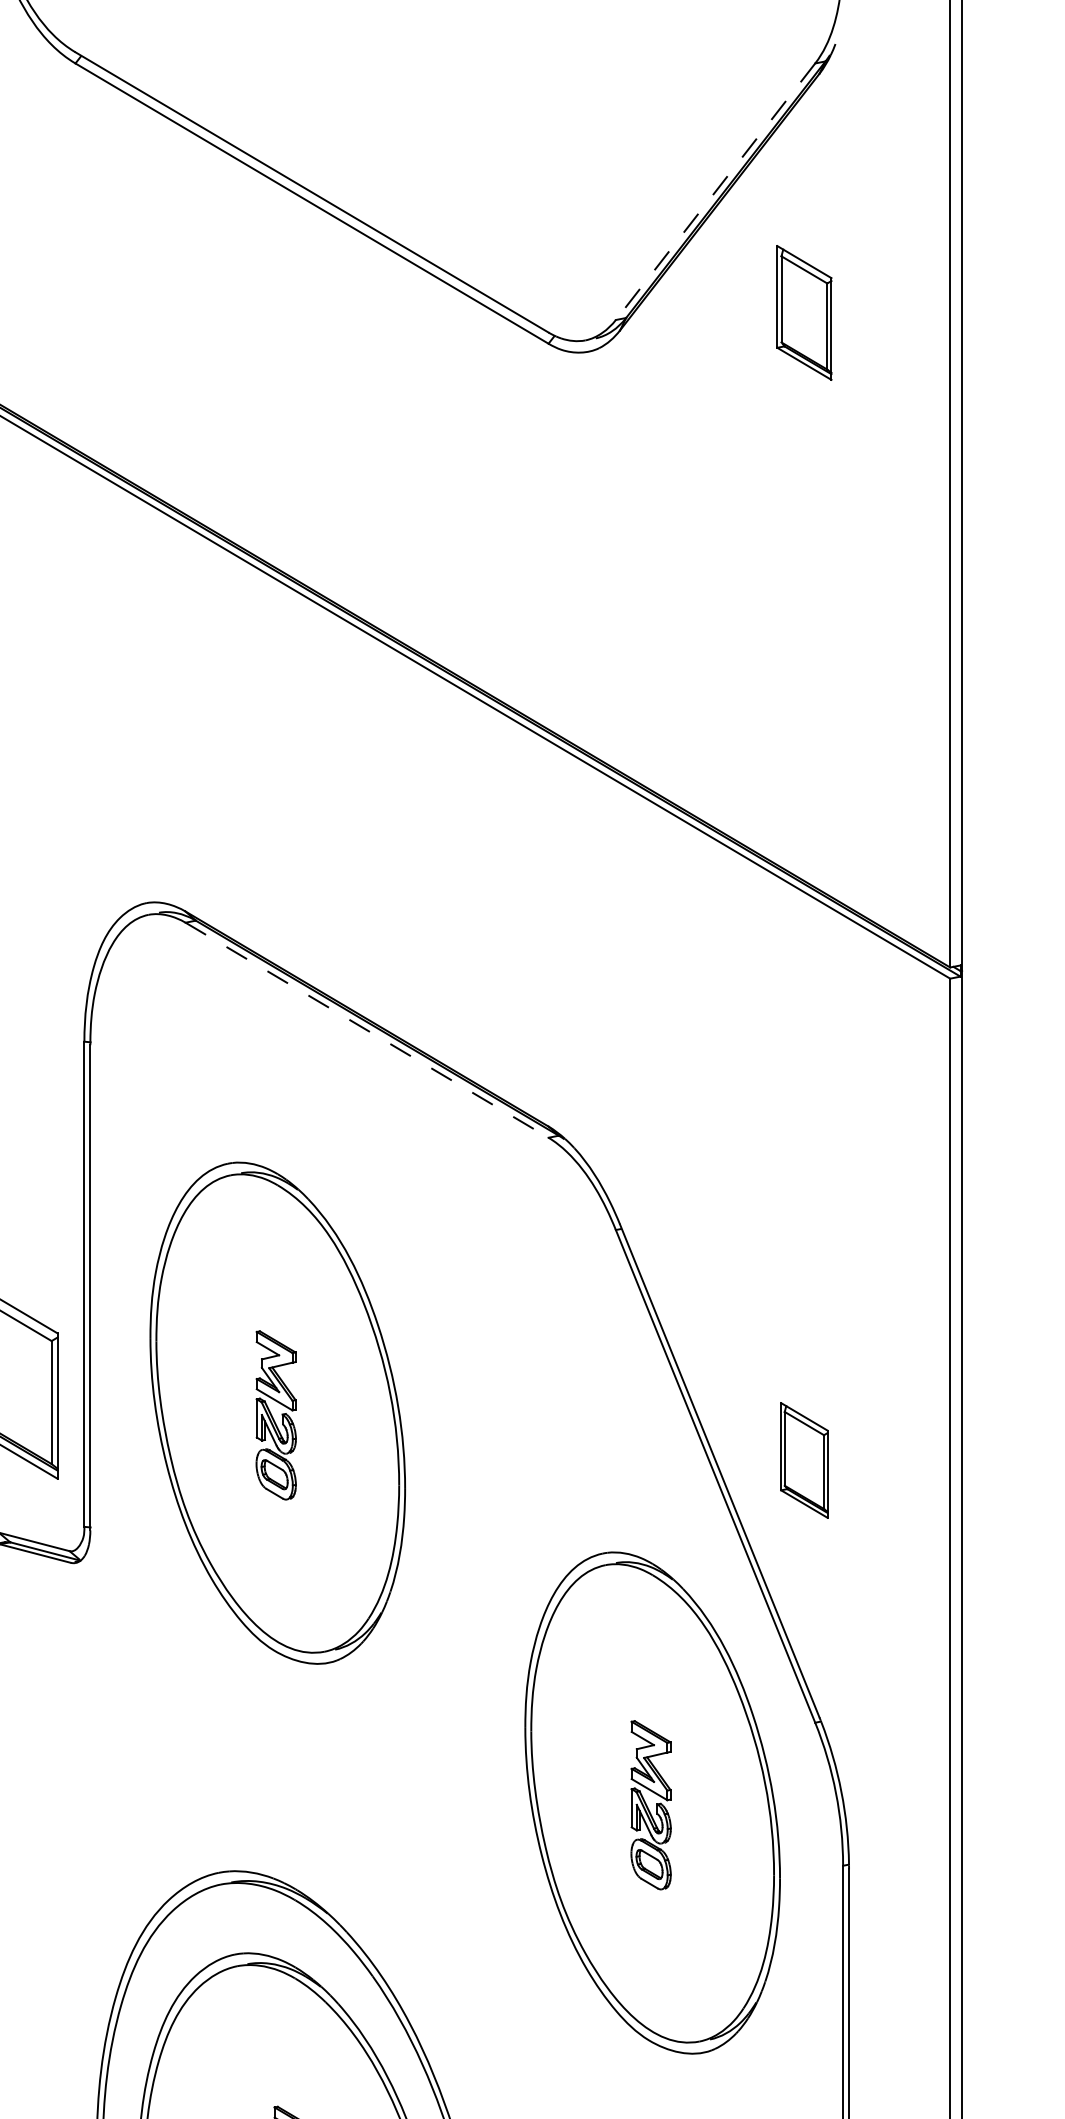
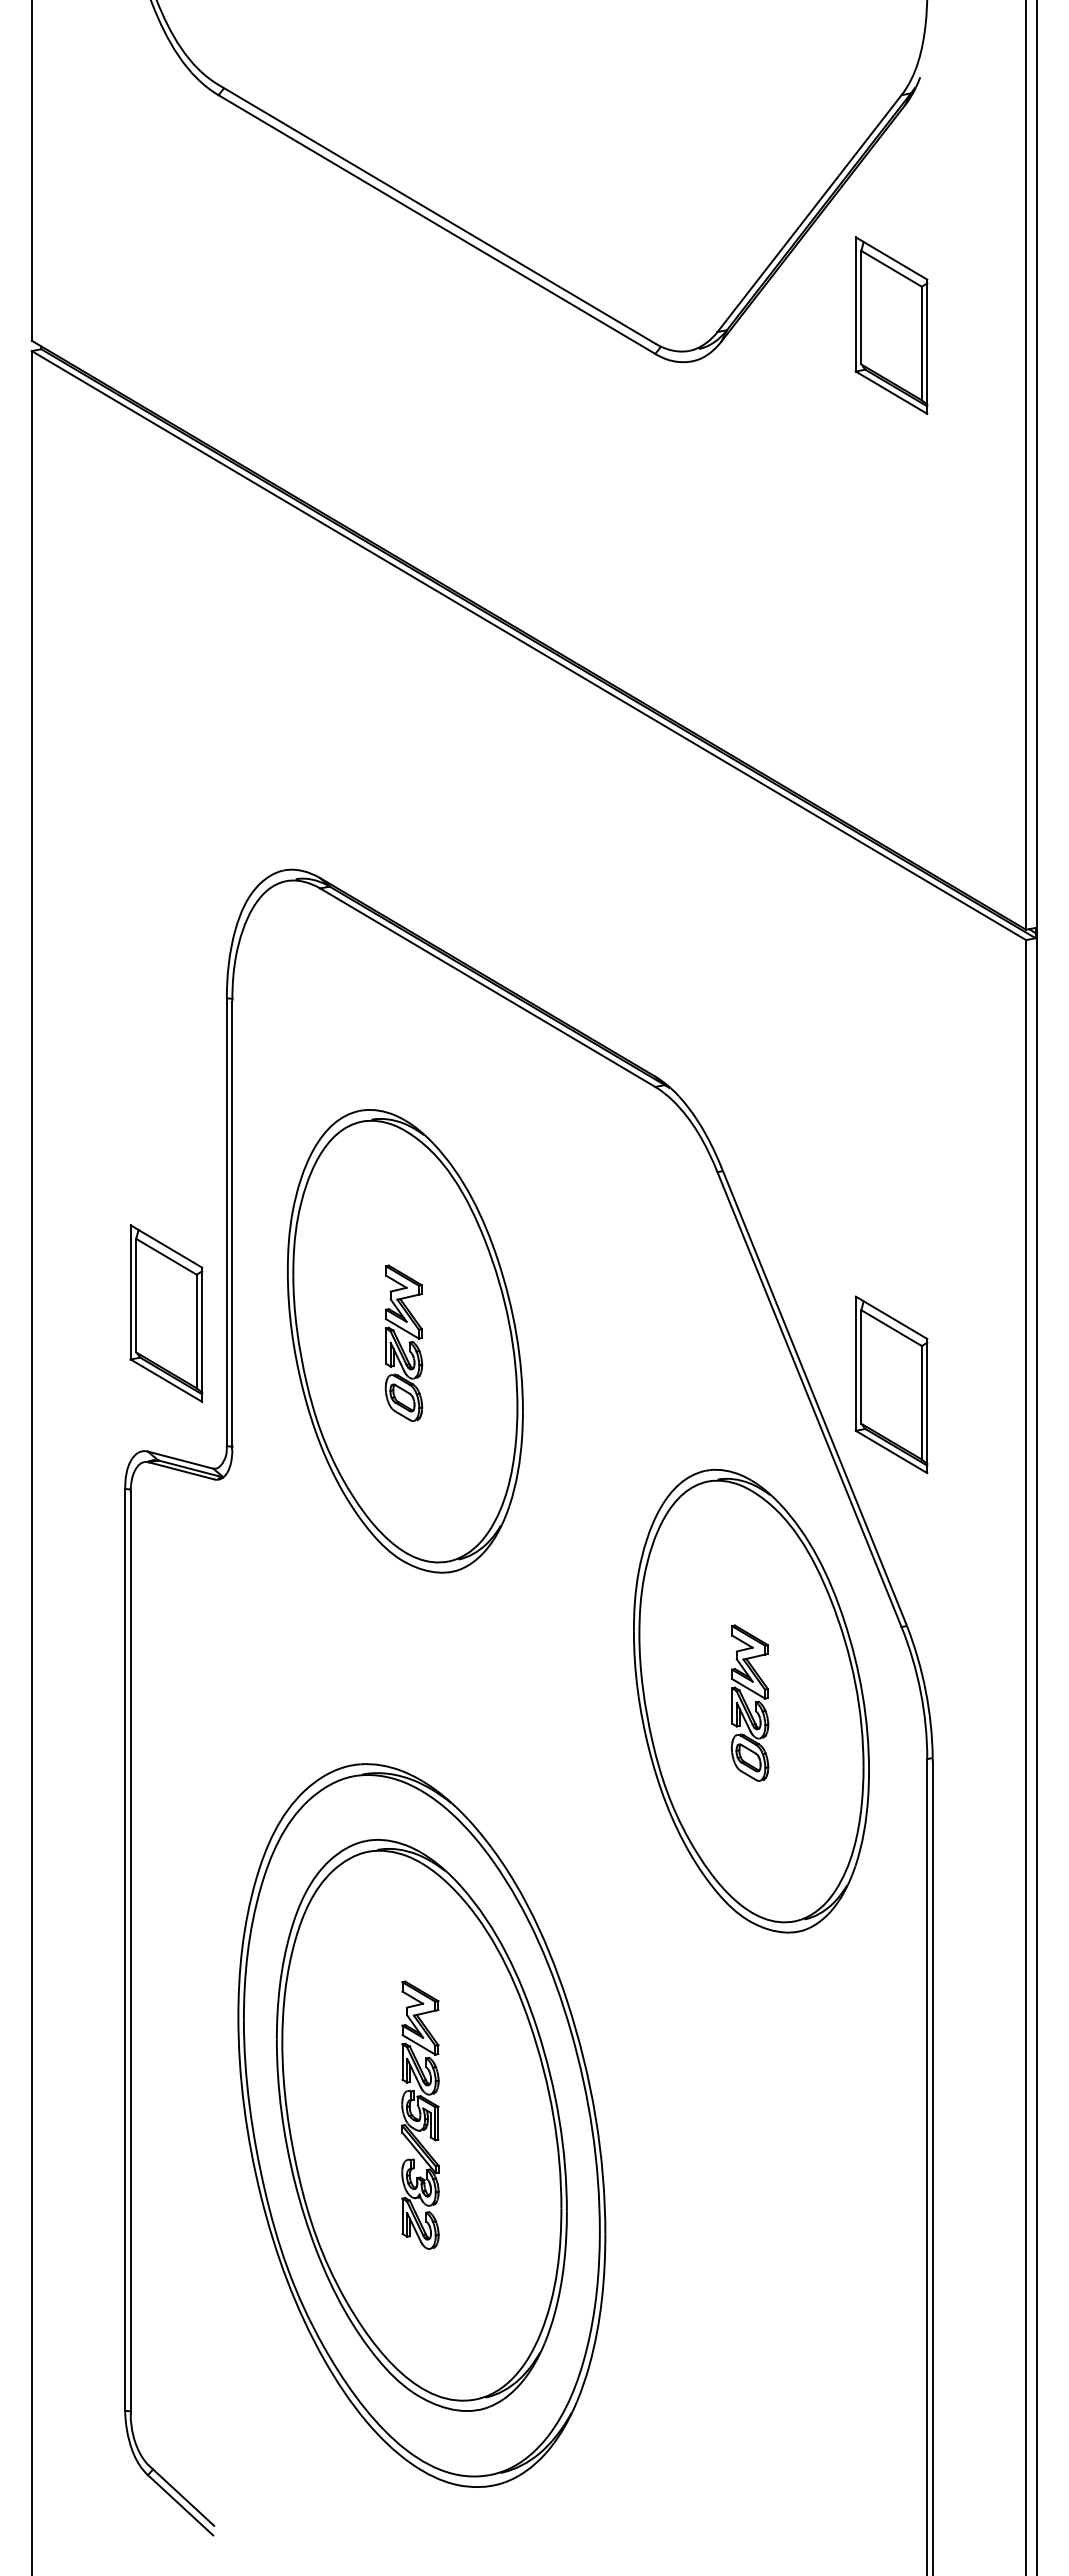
line: (715, 191) -> (809, 213), dashed -> solid
part: (804, 312) -> (891, 325), size x1.43
line: (366, 1029) -> (487, 987), dashed -> solid
part: (804, 1460) -> (891, 1384), size x1.67

